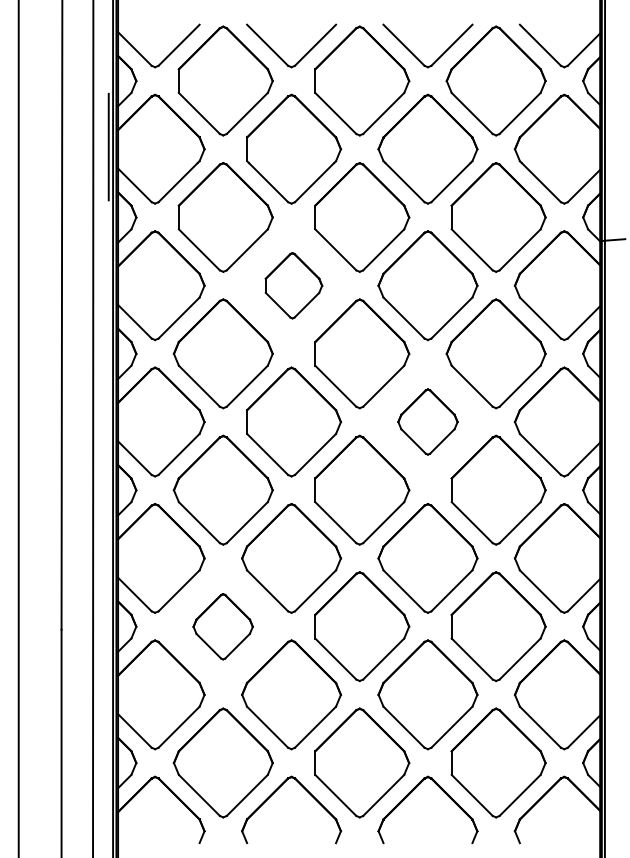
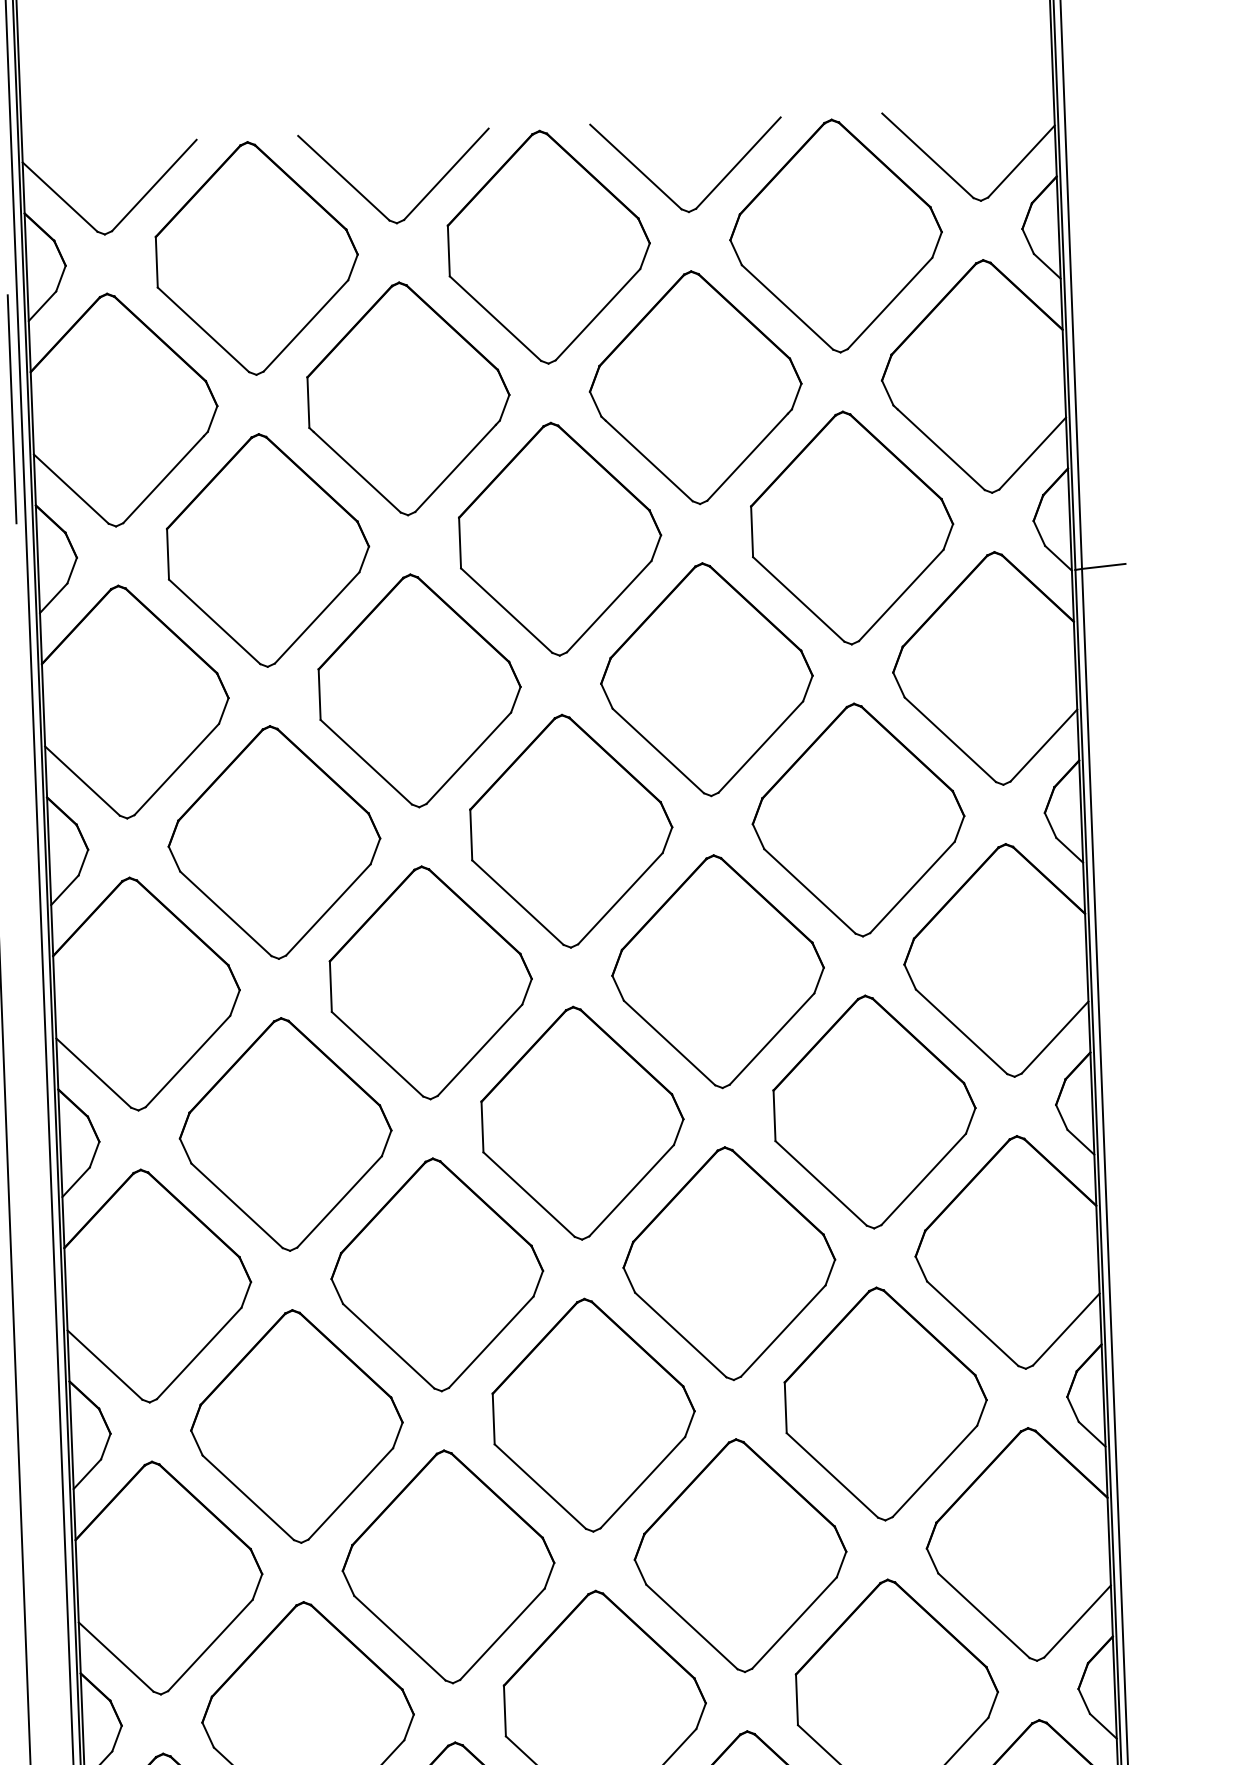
part: (293, 285) -> (419, 690), size x1.67
part: (427, 421) -> (717, 970), size x1.67
part: (222, 626) -> (295, 1426), size x1.67

